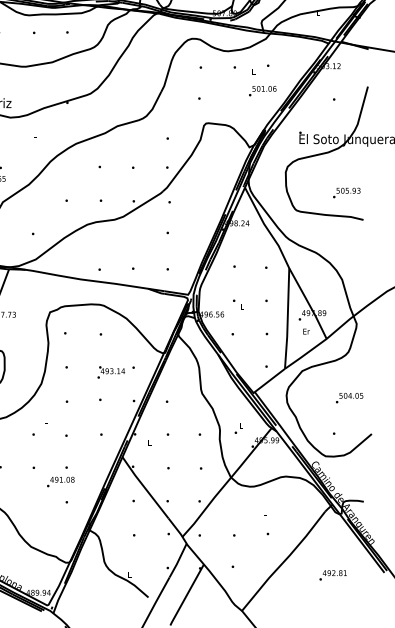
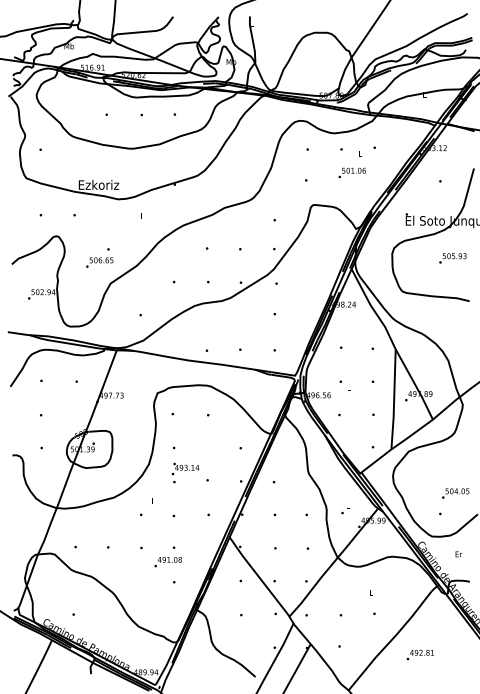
text: (261, 90) -> (351, 172), moved
text: (346, 193) -> (452, 258), moved
text: (306, 331) -> (458, 554), moved
text: (111, 371) -> (185, 468), moved
text: (349, 398) -> (455, 493), moved
text: (332, 574) -> (419, 654), moved

